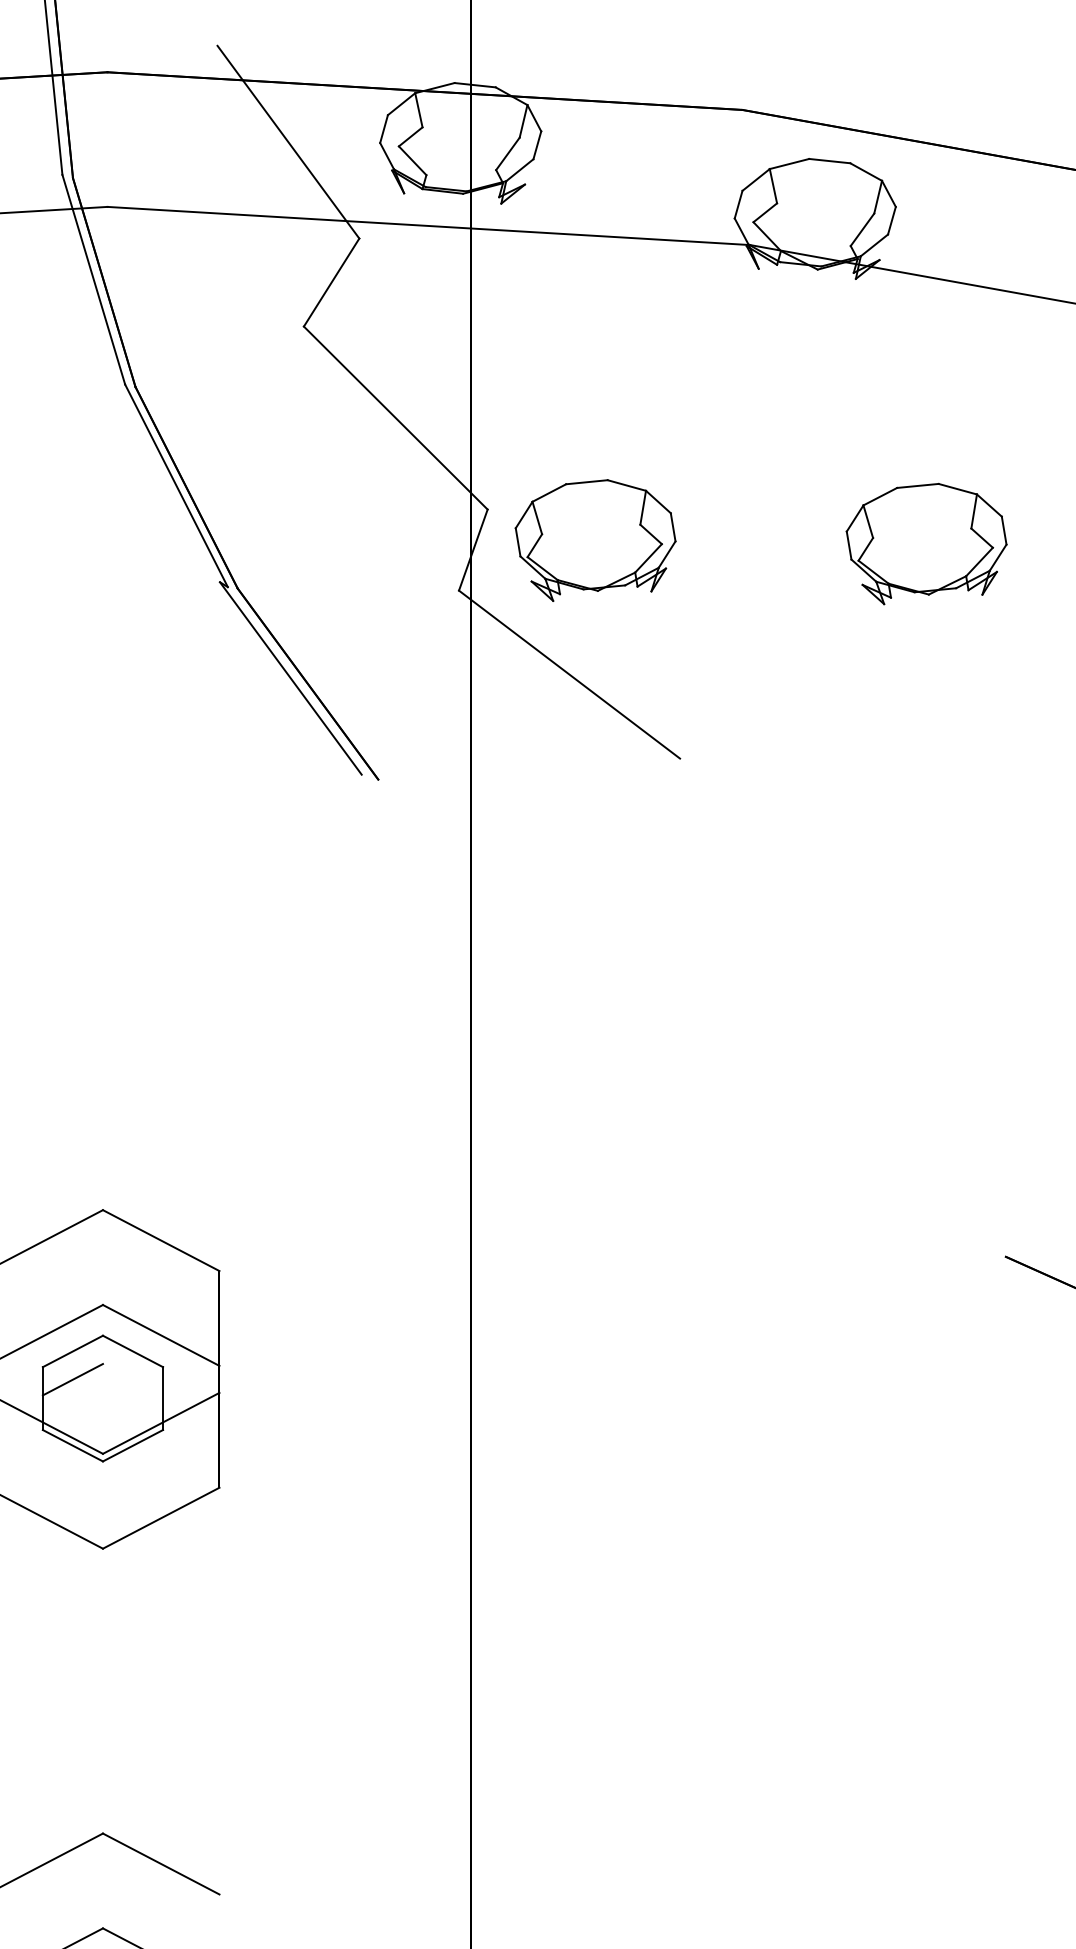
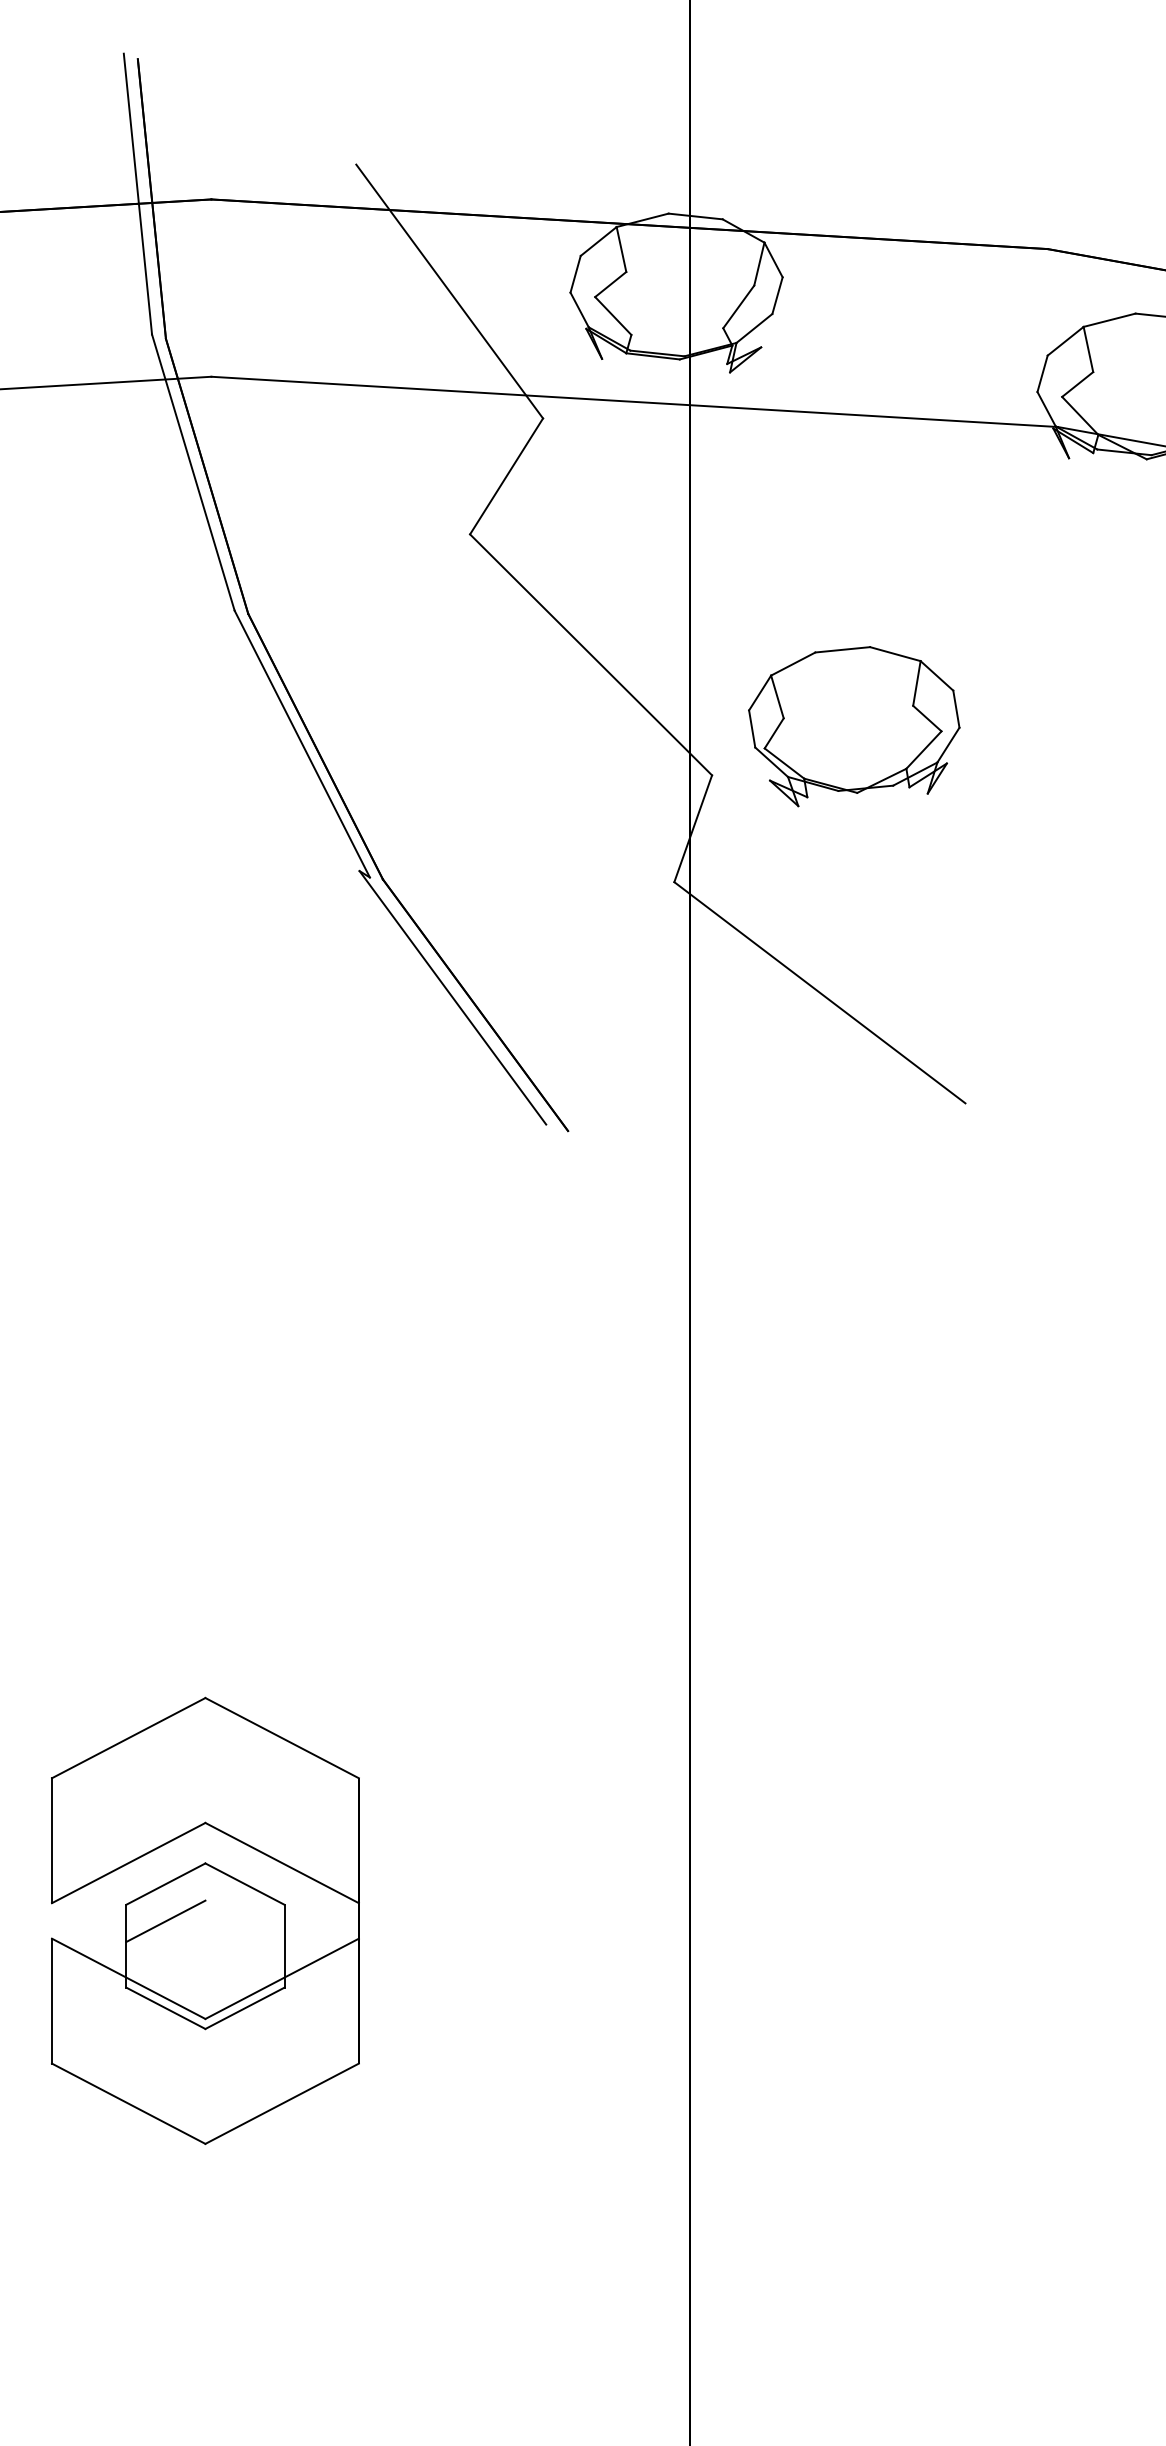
part: (595, 540) -> (854, 726), moved

